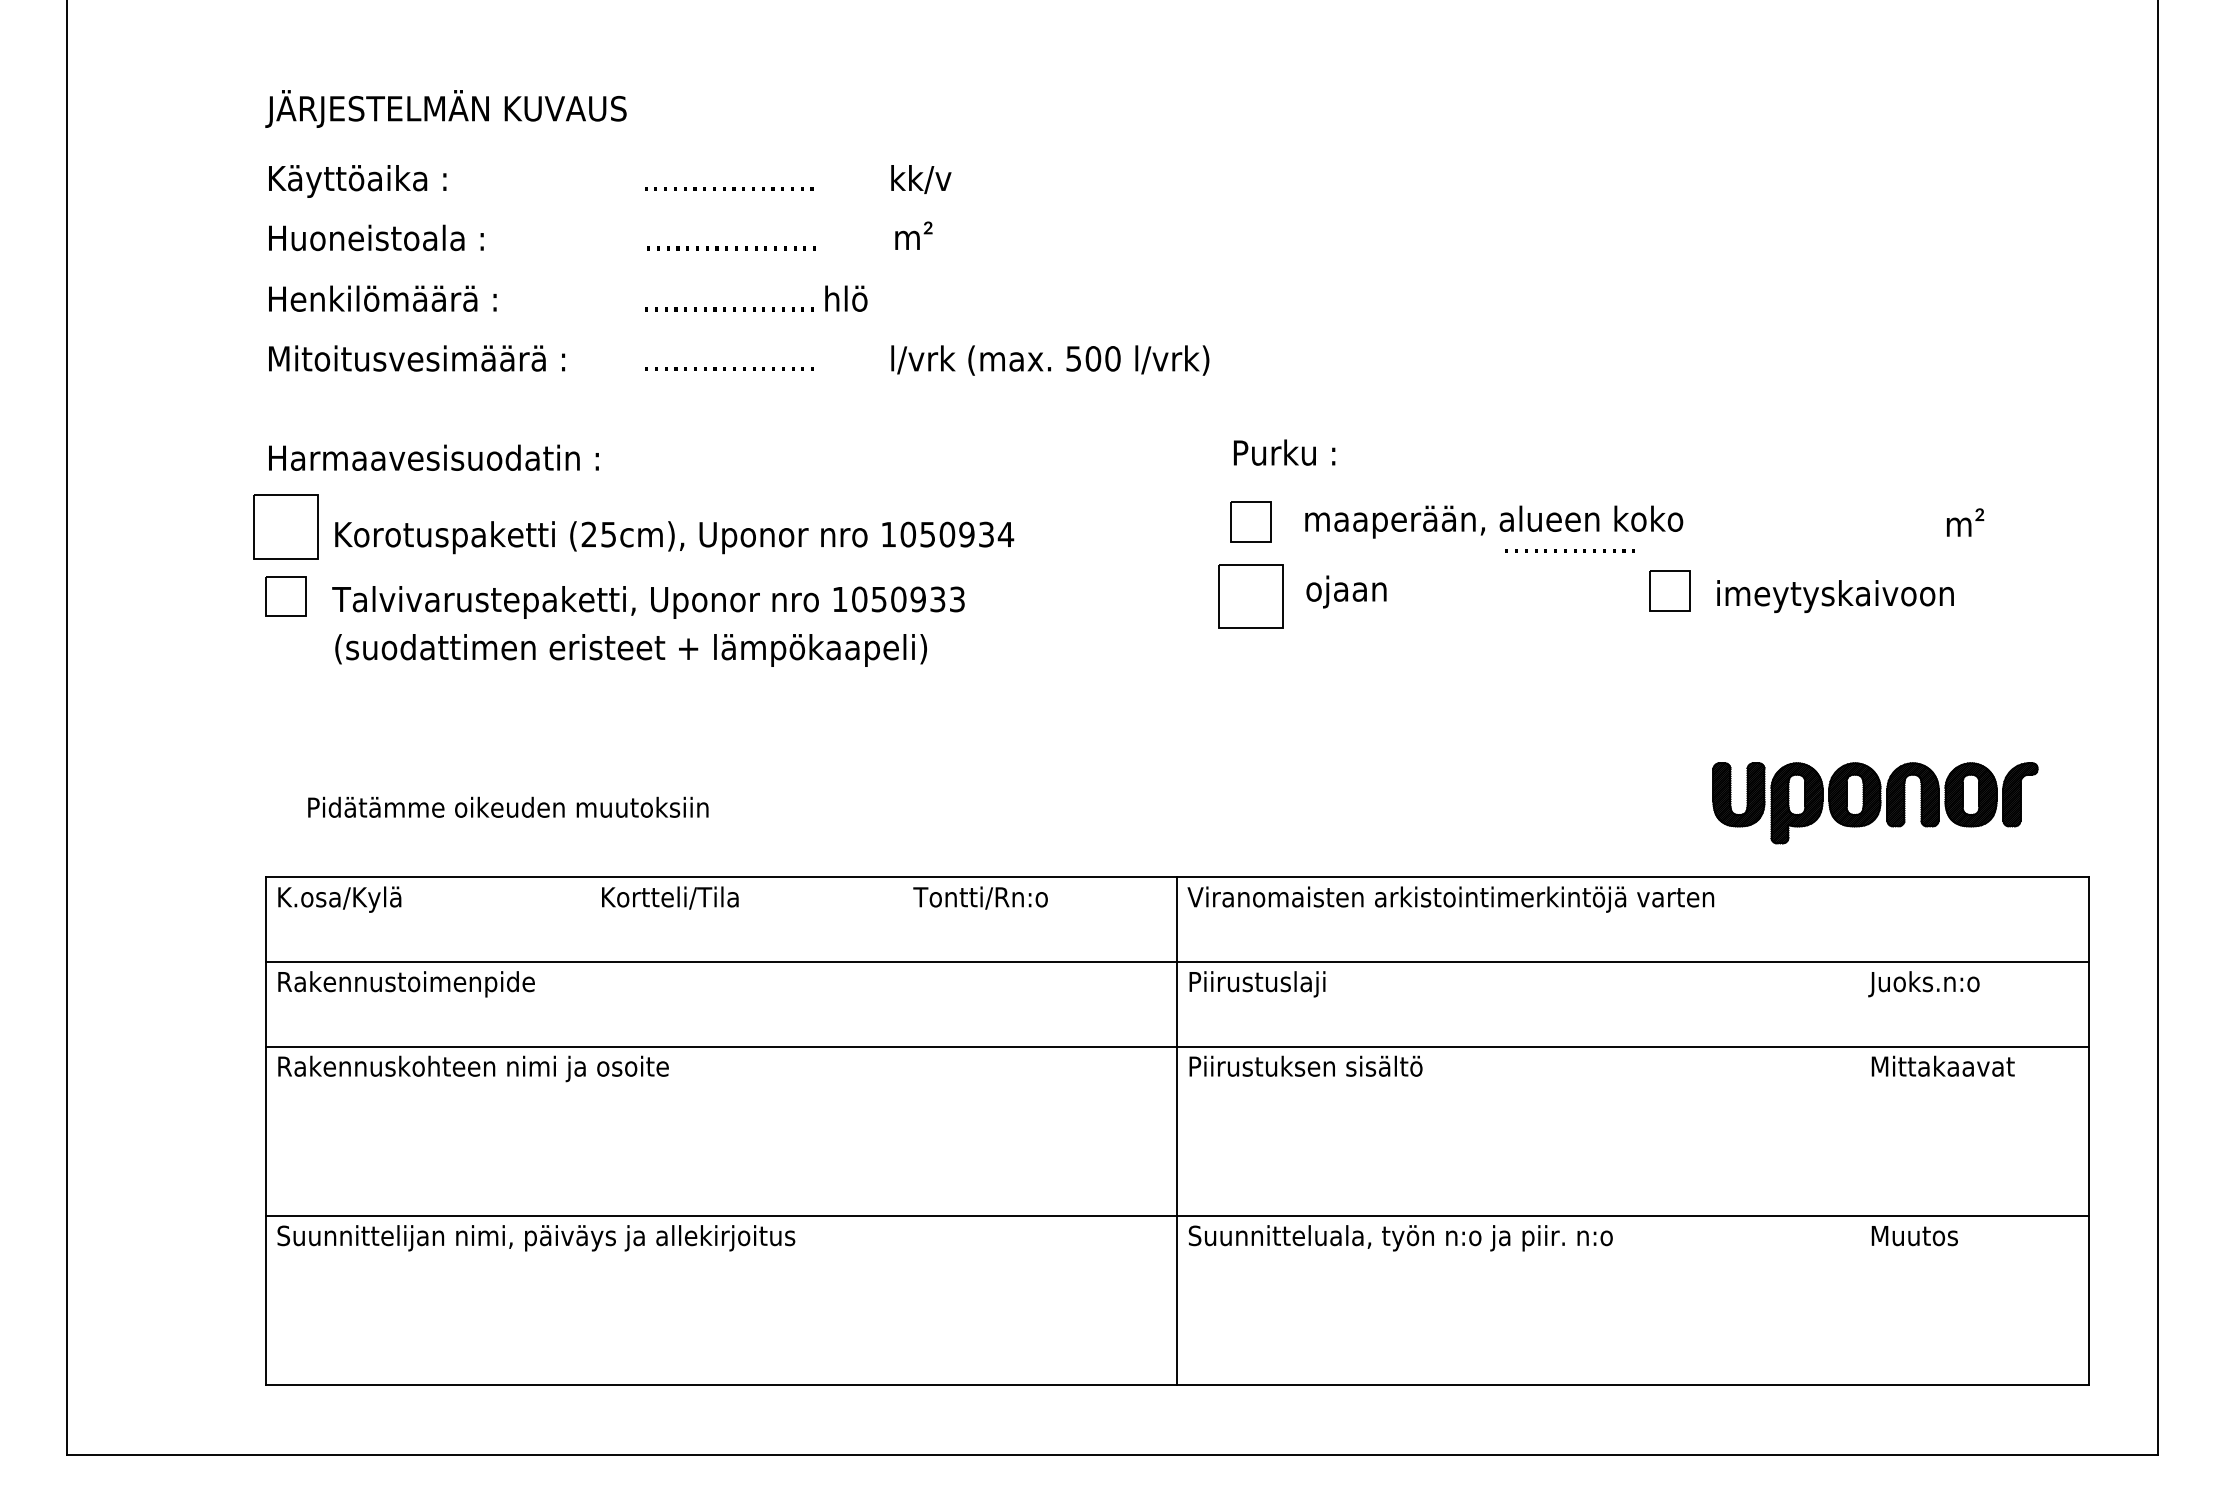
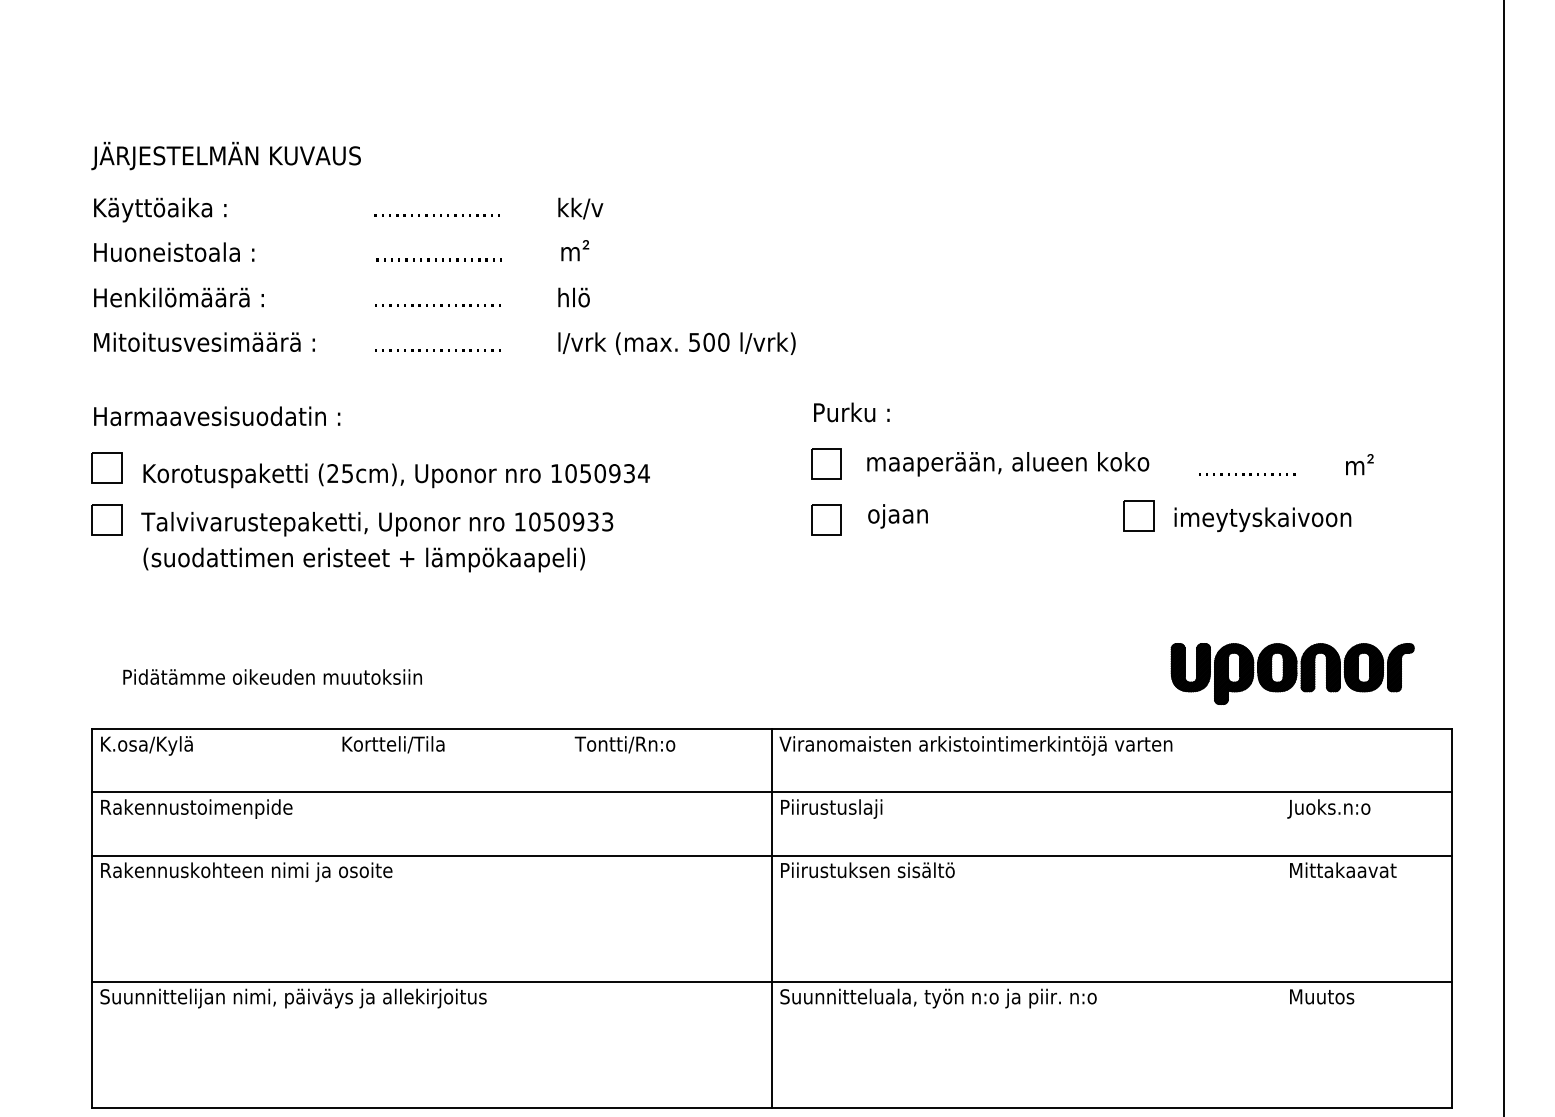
text: (846, 298) -> (574, 297), moved
part: (285, 526) -> (106, 467), size x0.62
text: (1569, 550) -> (1246, 473), moved
part: (1250, 596) -> (826, 519), size x0.62

